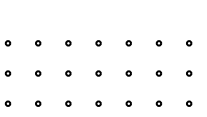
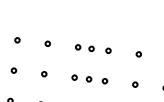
circle: (111, 43) -> (91, 48), added
circle: (112, 73) -> (88, 79), added

